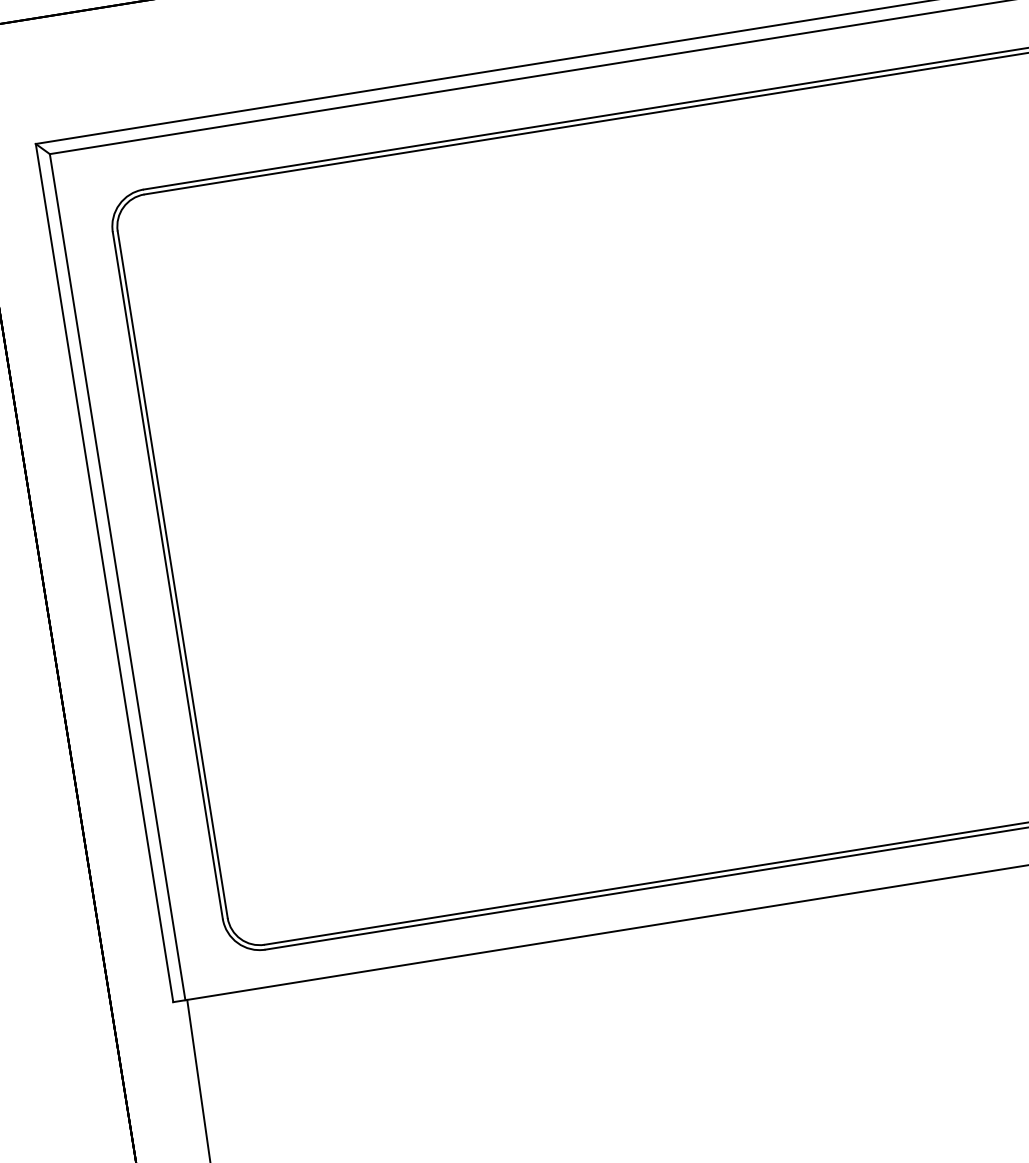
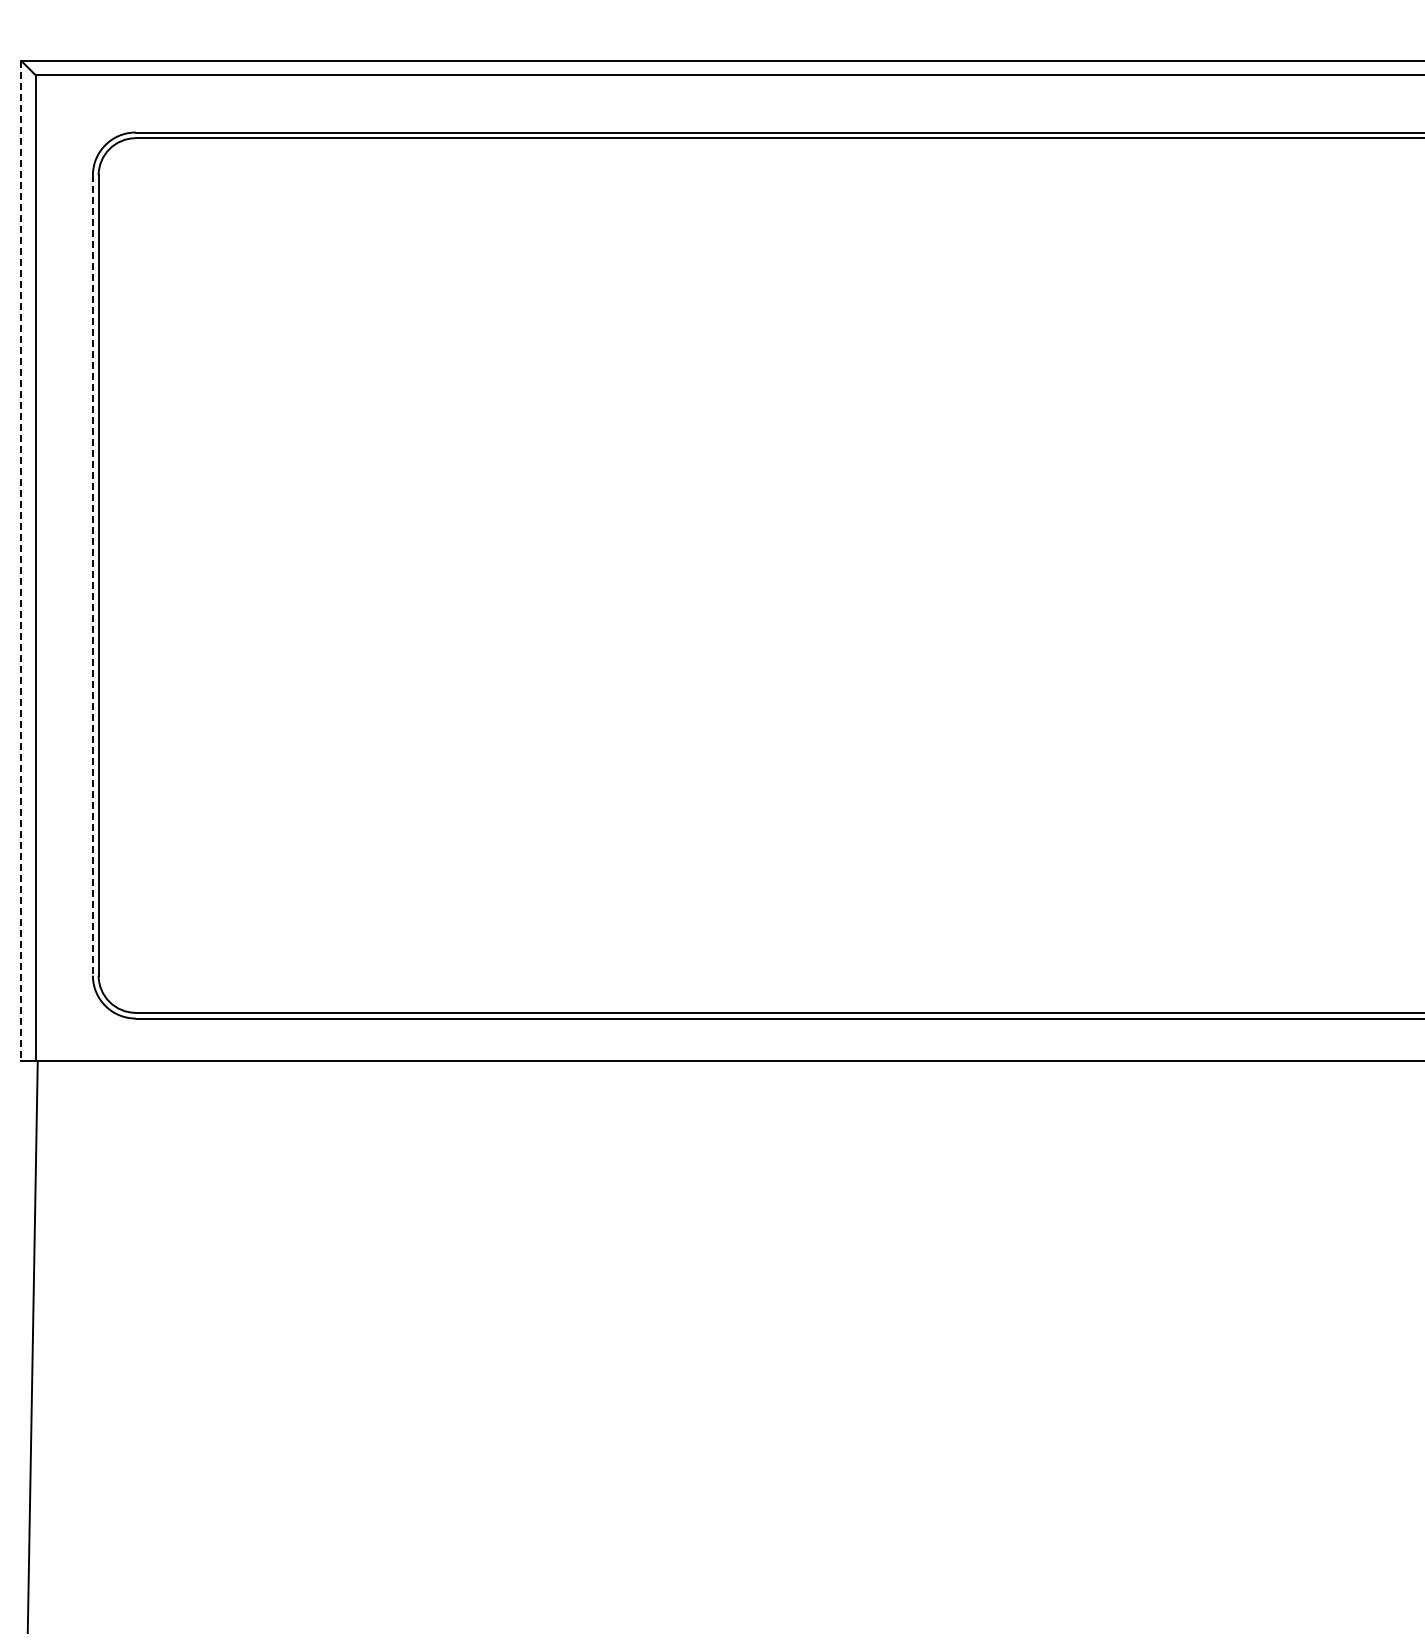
line: (104, 573) -> (21, 561), solid -> dashed
line: (167, 576) -> (92, 576), solid -> dashed

